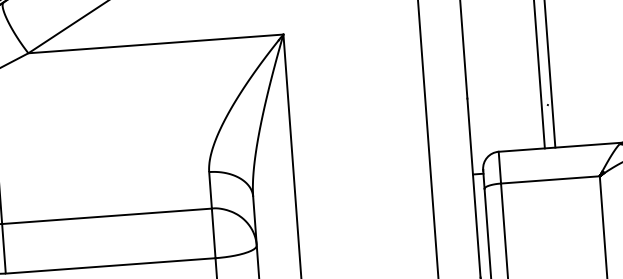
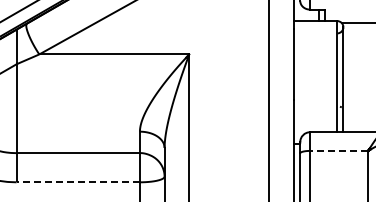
line: (549, 179) -> (338, 150), solid -> dashed
line: (111, 266) -> (78, 182), solid -> dashed

